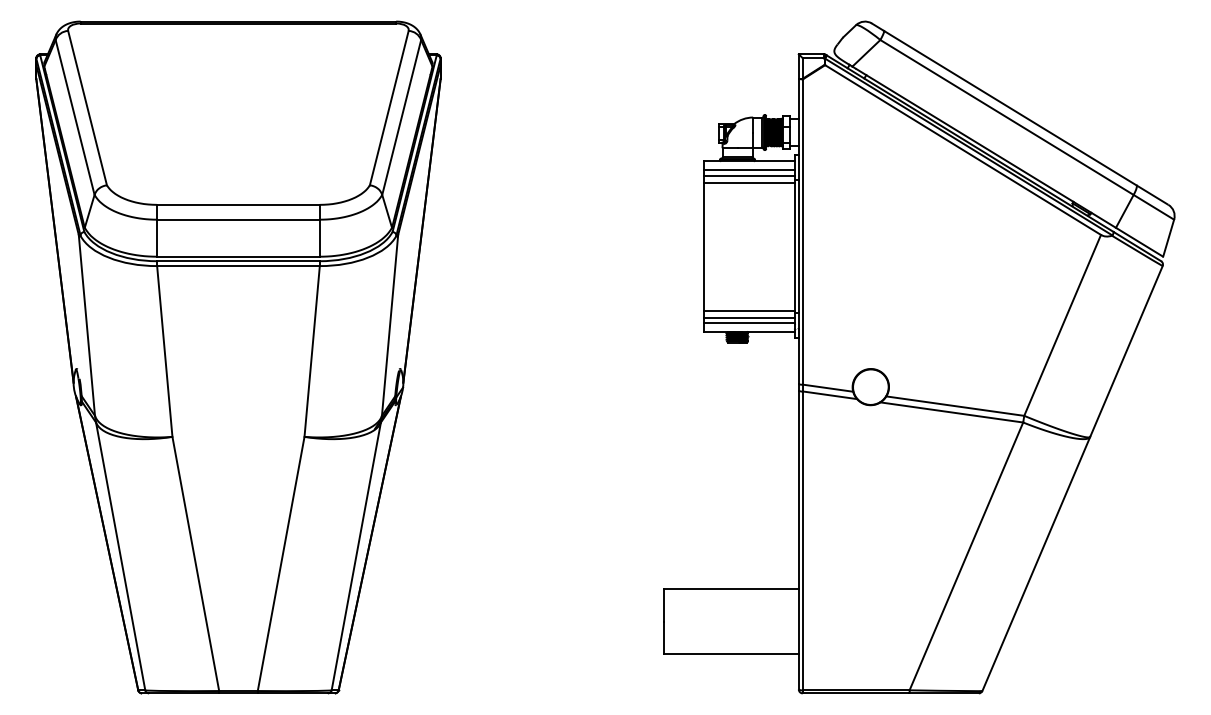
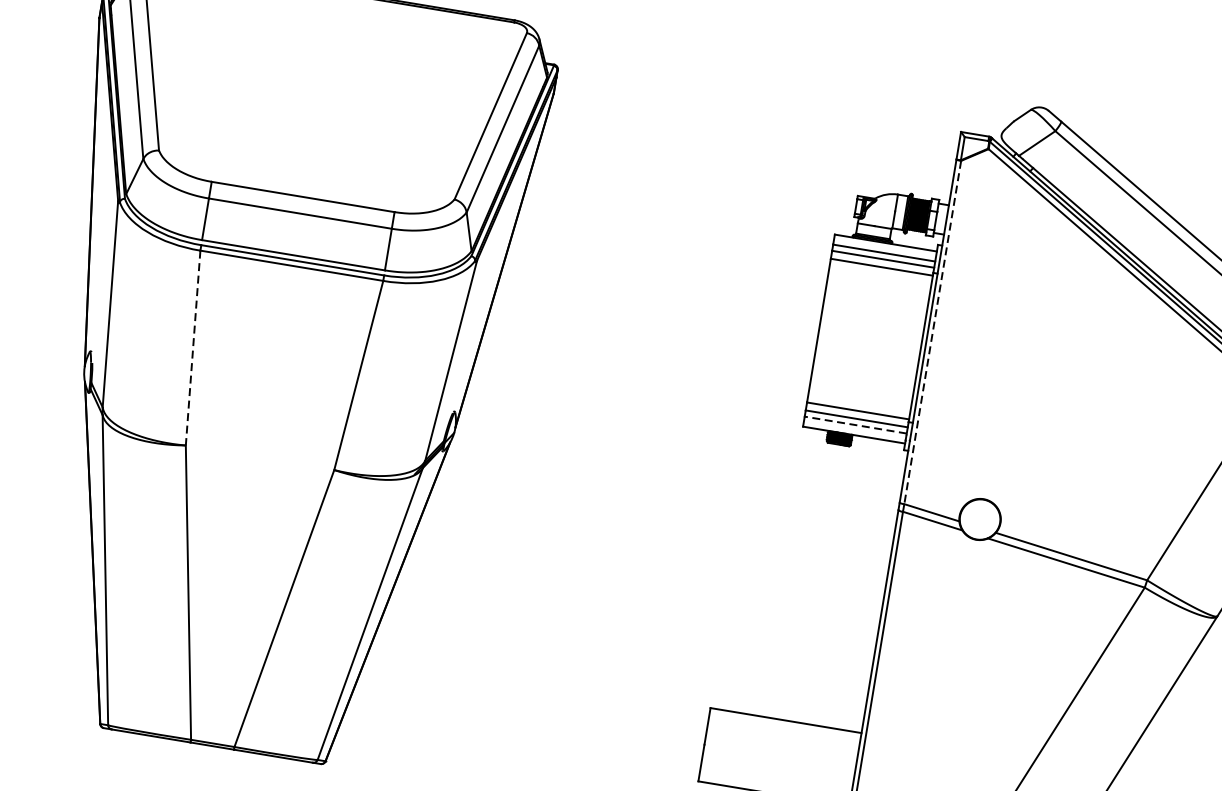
line: (803, 231) -> (933, 332), solid -> dashed
line: (749, 323) -> (855, 425), solid -> dashed
line: (164, 351) -> (192, 348), solid -> dashed

